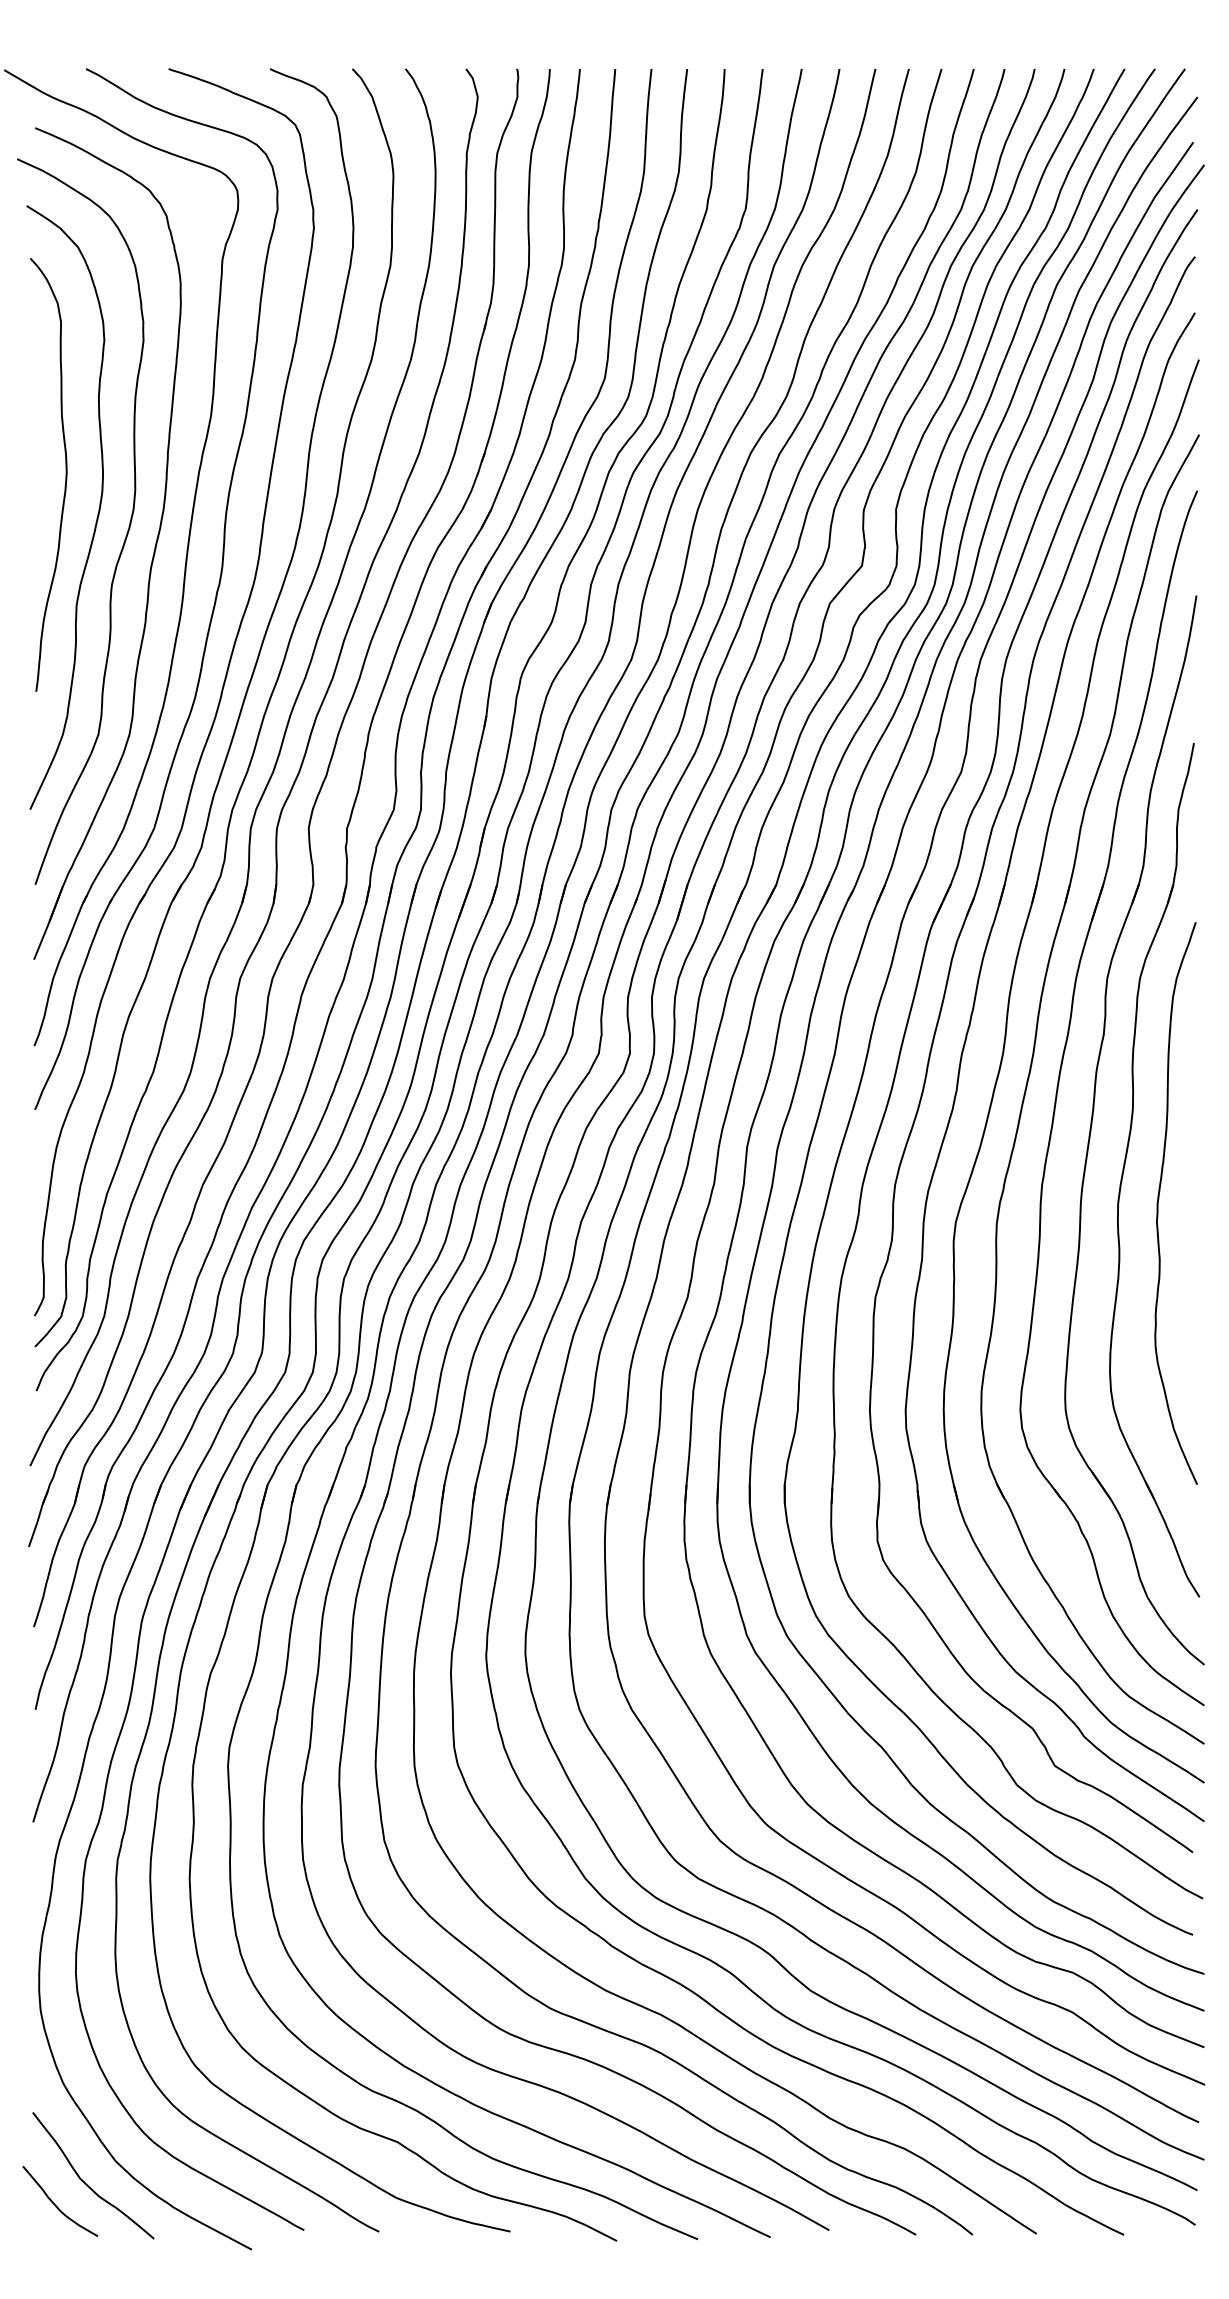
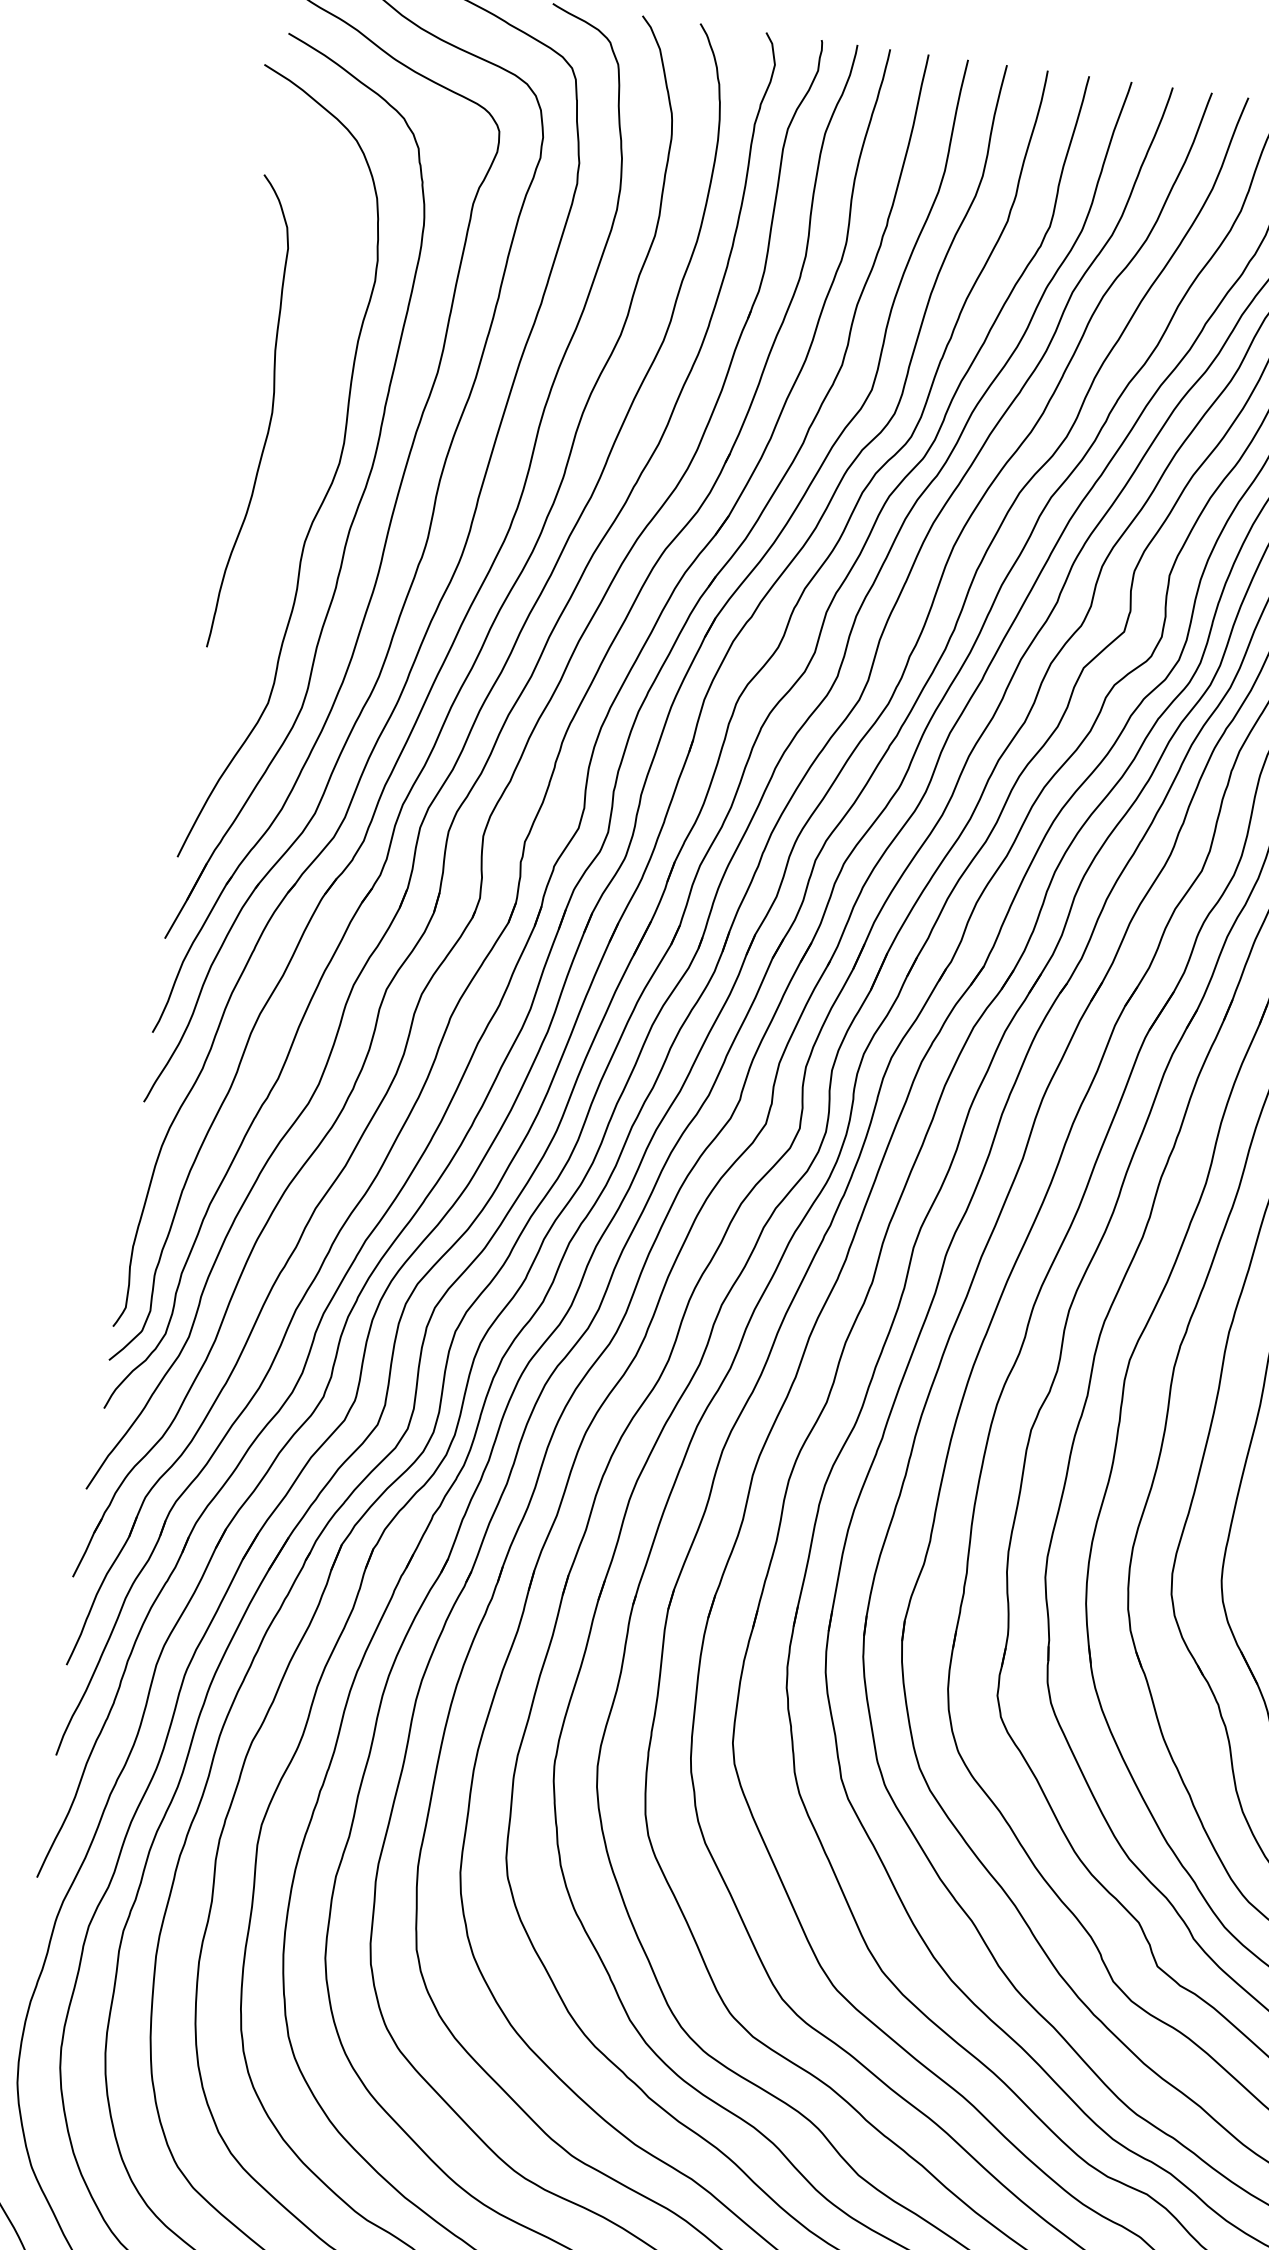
curve: (97, 513) -> (299, 462), removed

